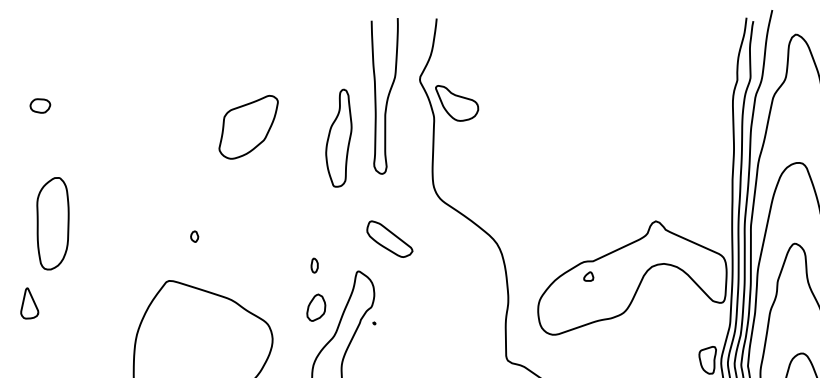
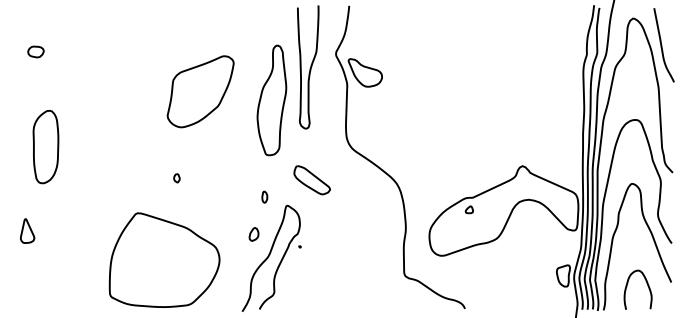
part: (39, 105) -> (35, 51), moved
part: (248, 126) -> (200, 91), size x1.43
part: (338, 138) -> (271, 100), size x1.43
part: (52, 224) -> (45, 147), moved
part: (194, 236) -> (176, 178), moved
part: (314, 264) -> (264, 196), moved
part: (315, 307) -> (253, 234), size x0.62

